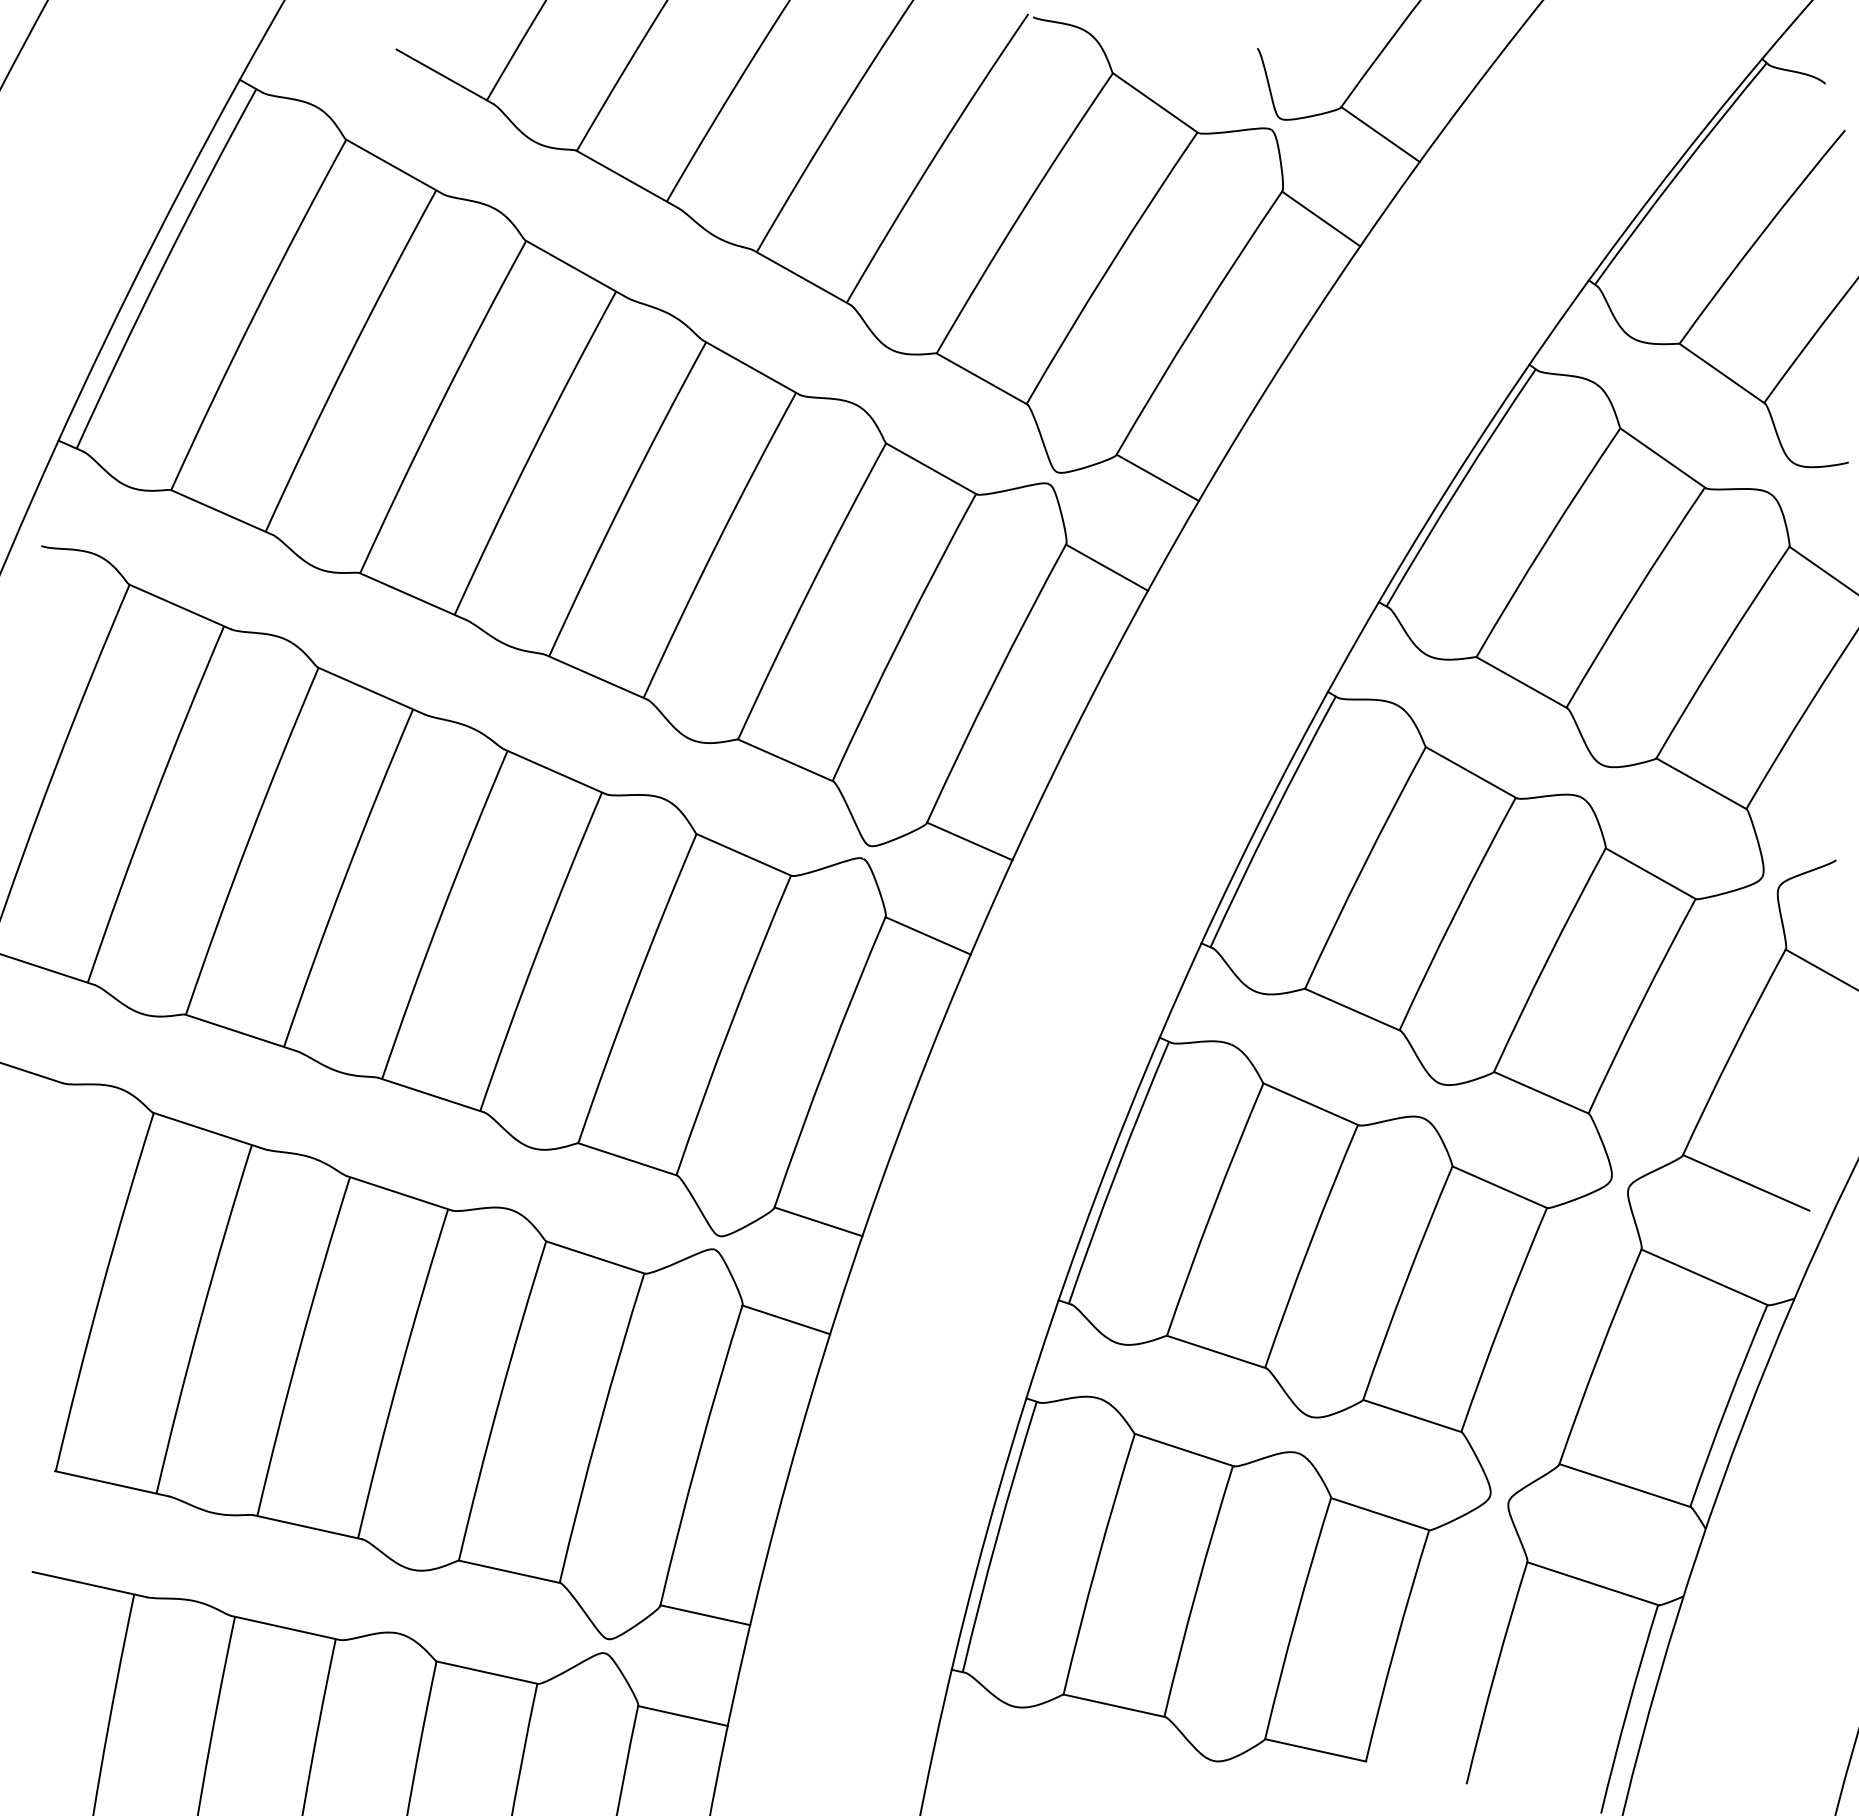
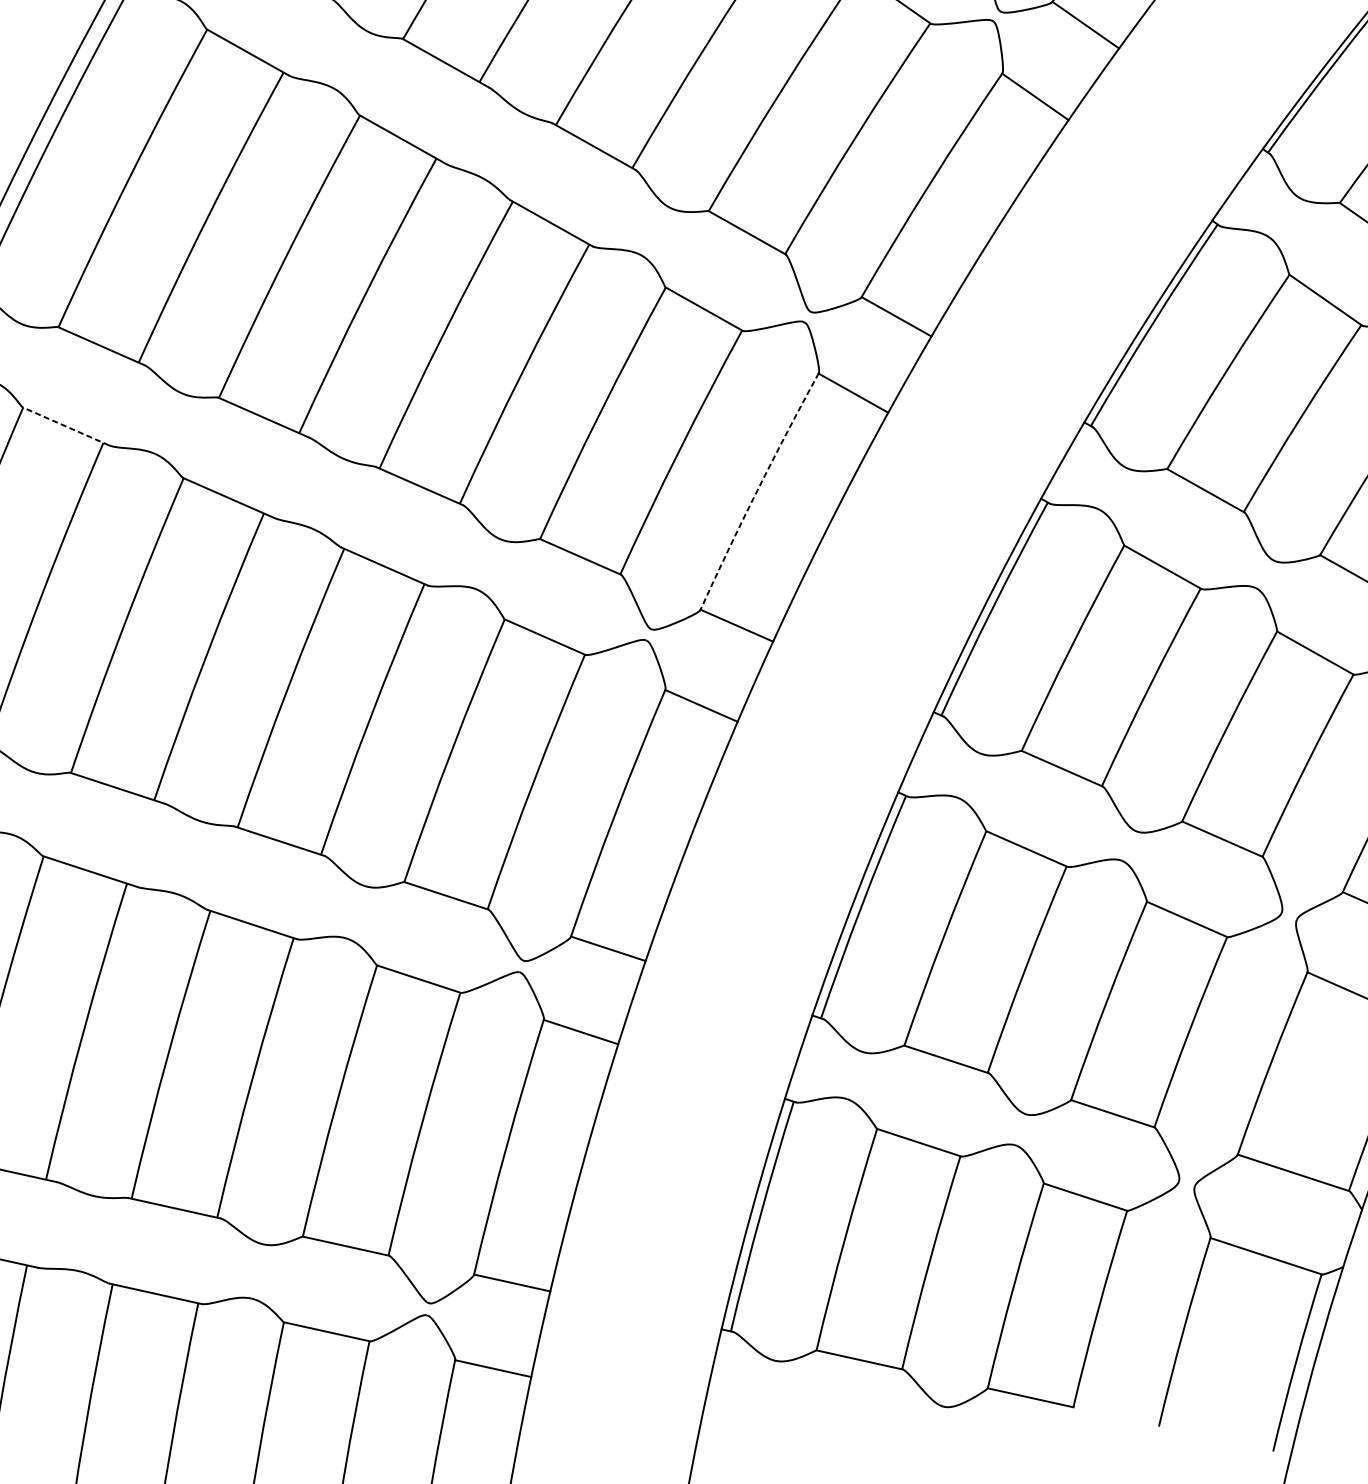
line: (179, 606) -> (65, 426), solid -> dashed
arc: (994, 682) -> (757, 490), solid -> dashed

